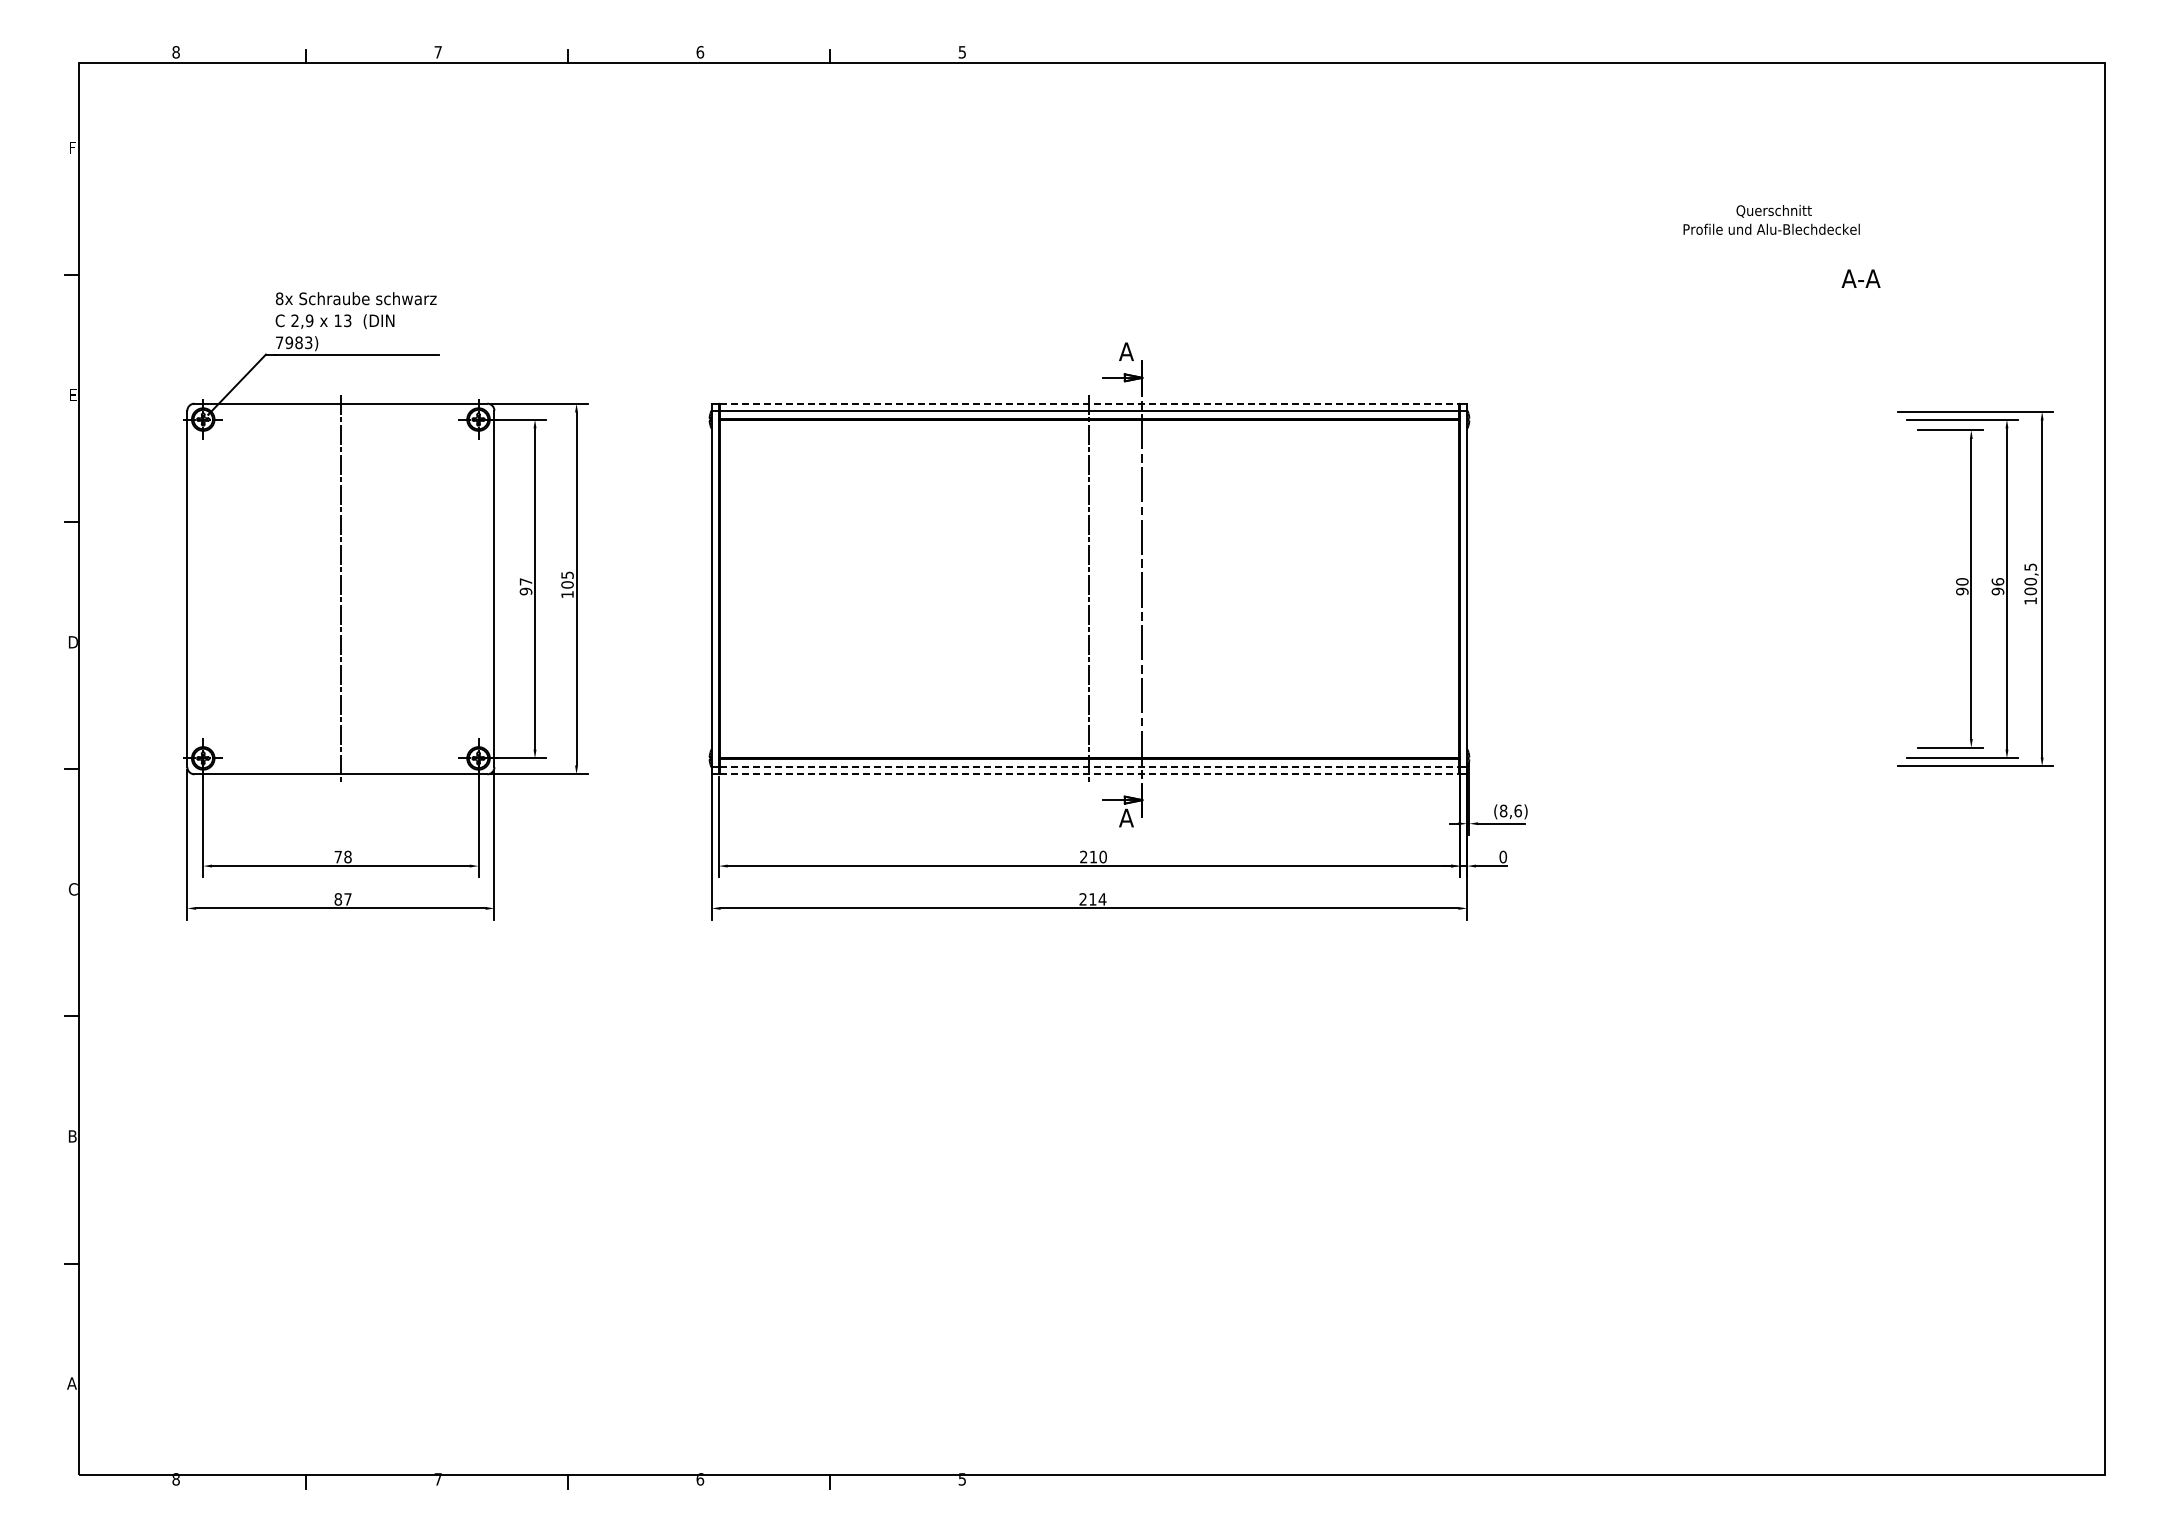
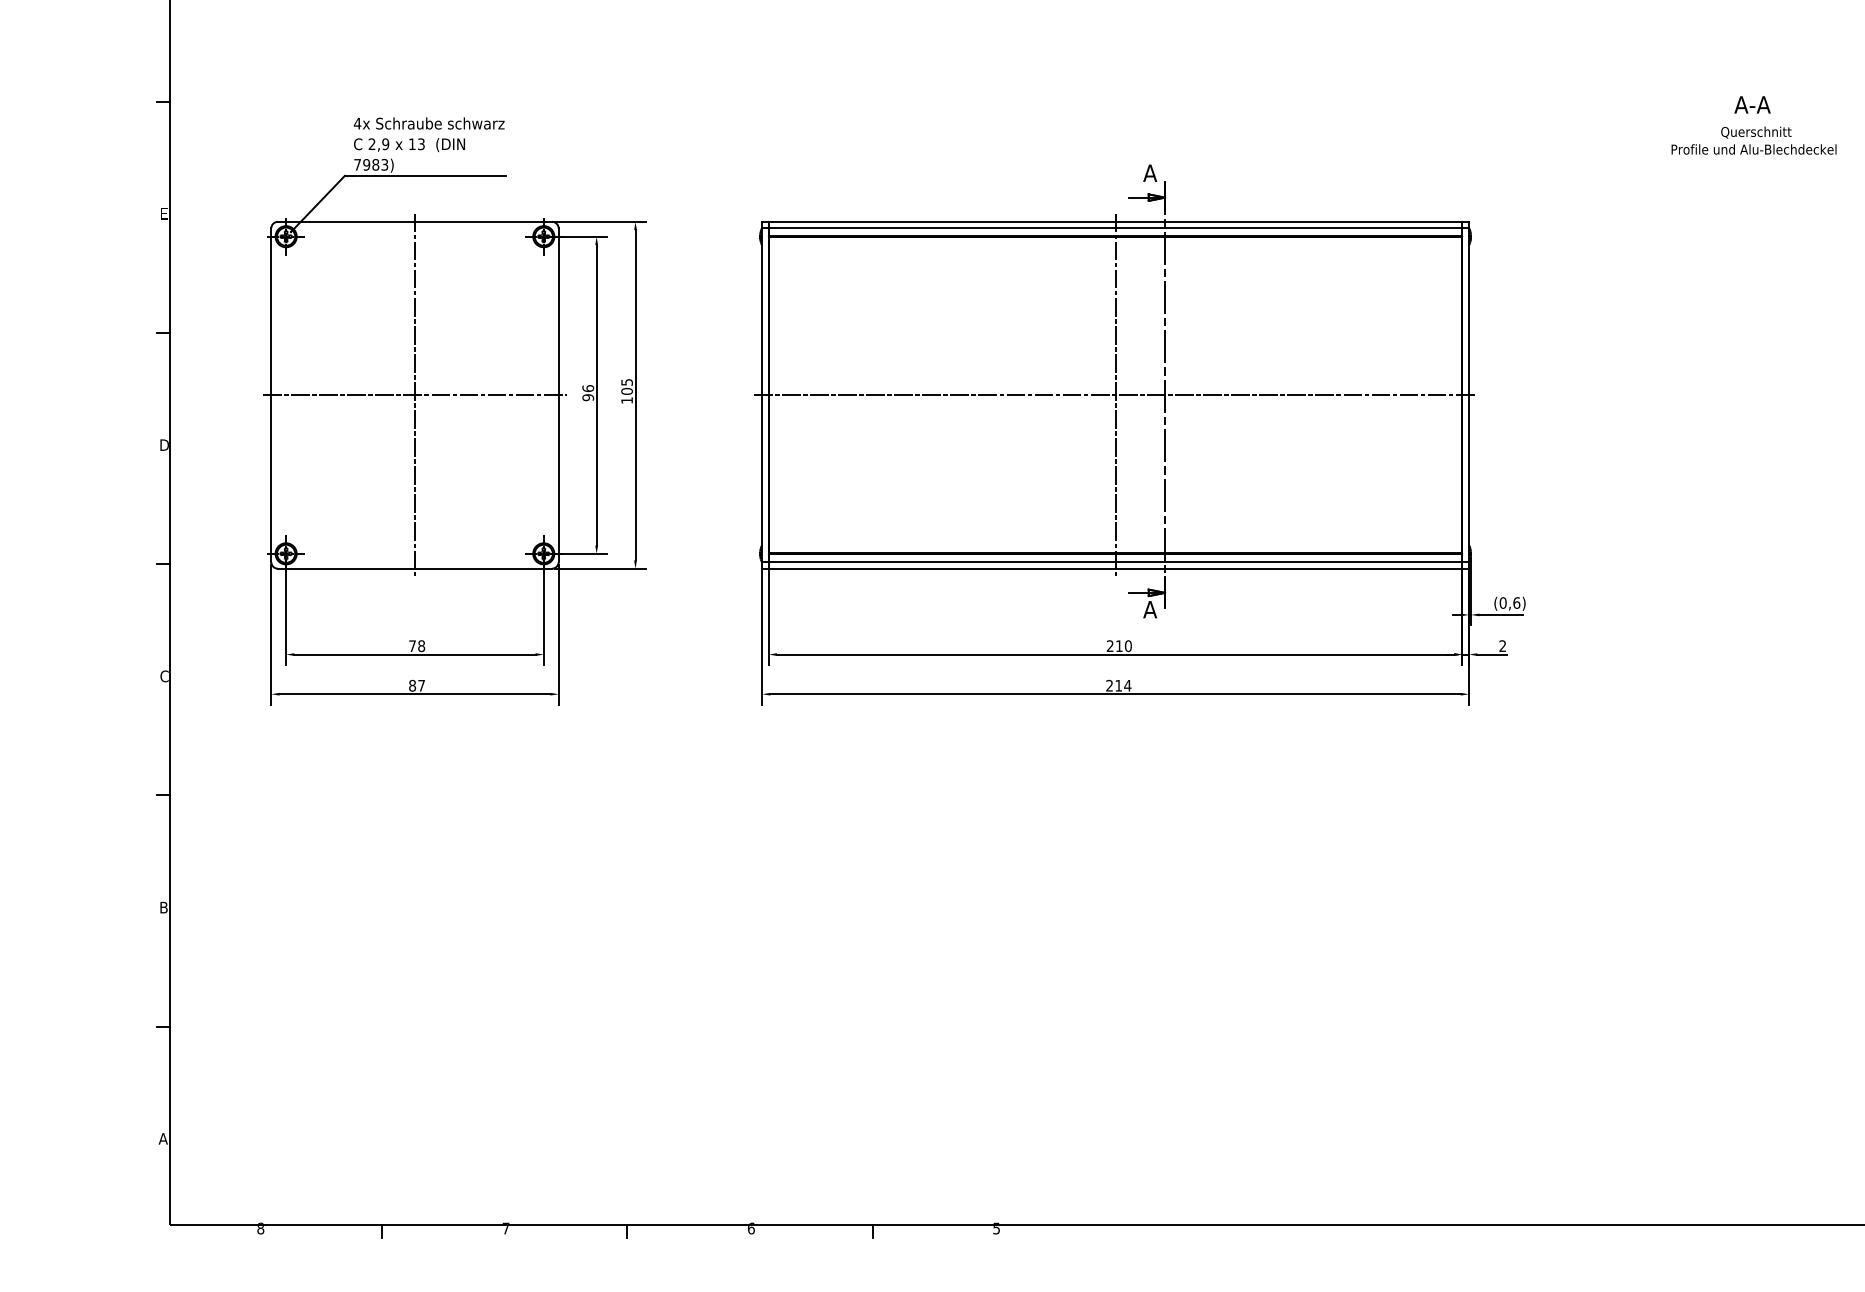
text: (1771, 219) -> (1753, 140), moved
text: (1860, 278) -> (1752, 104), moved
text: (279, 298) -> (357, 123), 8x -> 4x
line: (1089, 403) -> (1115, 221), dashed -> solid
text: (525, 581) -> (587, 388), 97 -> 96
line: (340, 589) -> (414, 395), added
line: (1088, 589) -> (1114, 395), added
line: (1089, 767) -> (1115, 562), dashed -> solid
line: (1089, 774) -> (1115, 568), dashed -> solid
text: (1503, 811) -> (1503, 603), (8,6) -> (0,6)
text: (1503, 856) -> (1503, 645), 0 -> 2

